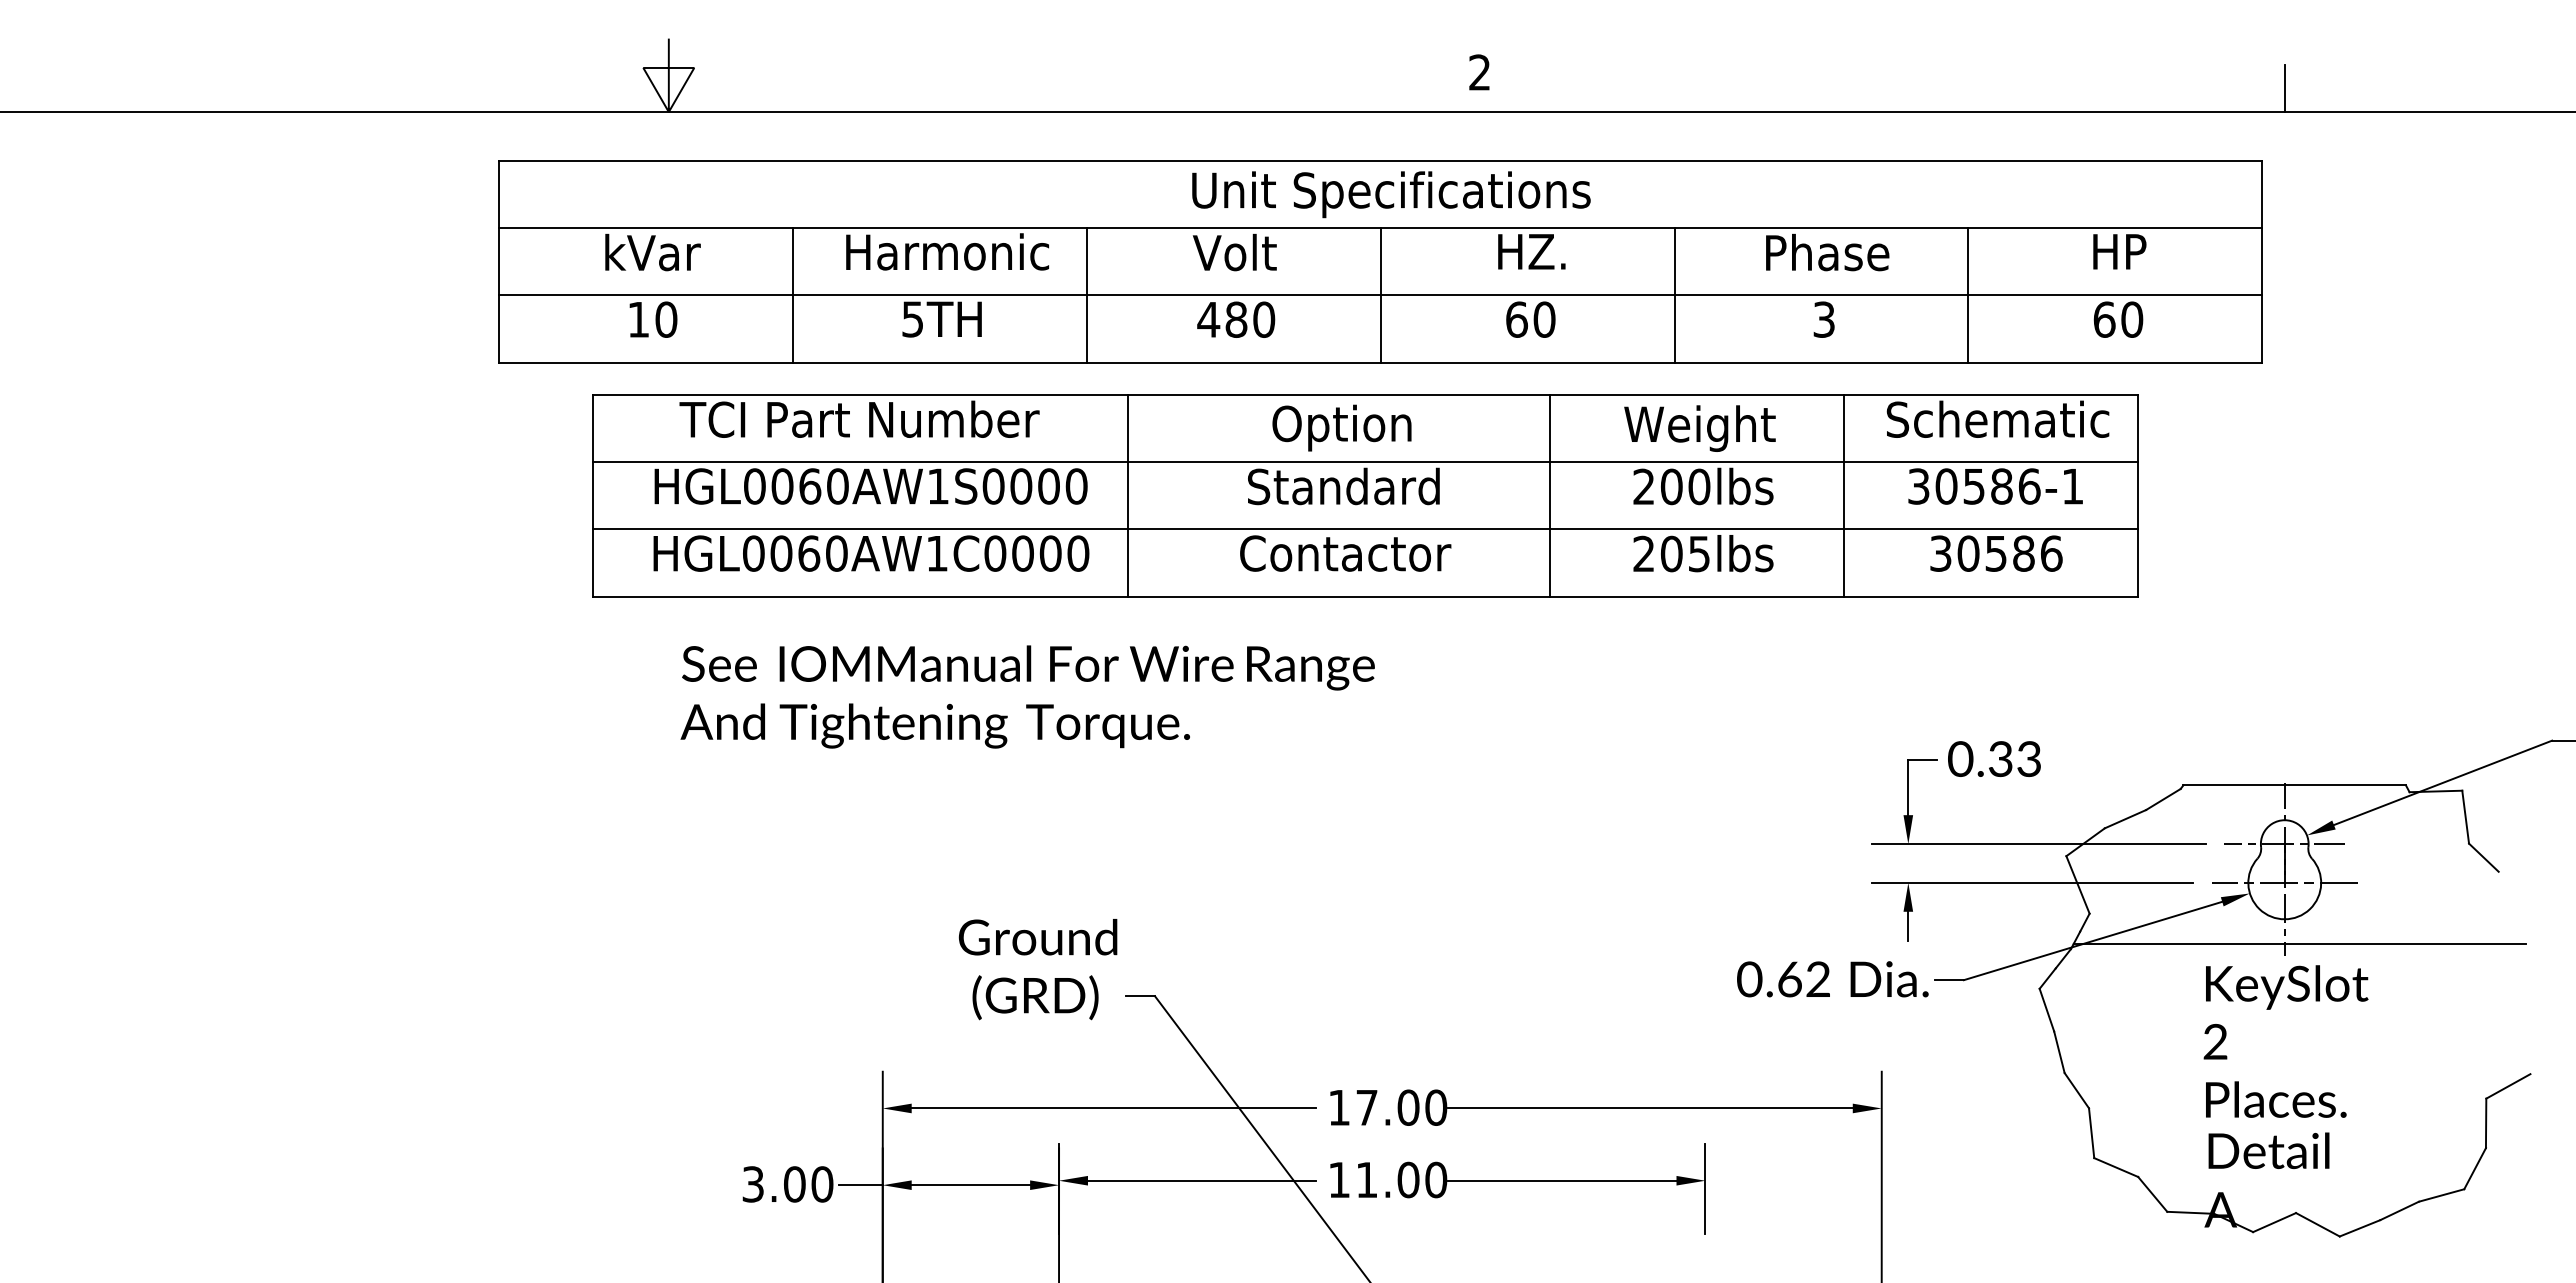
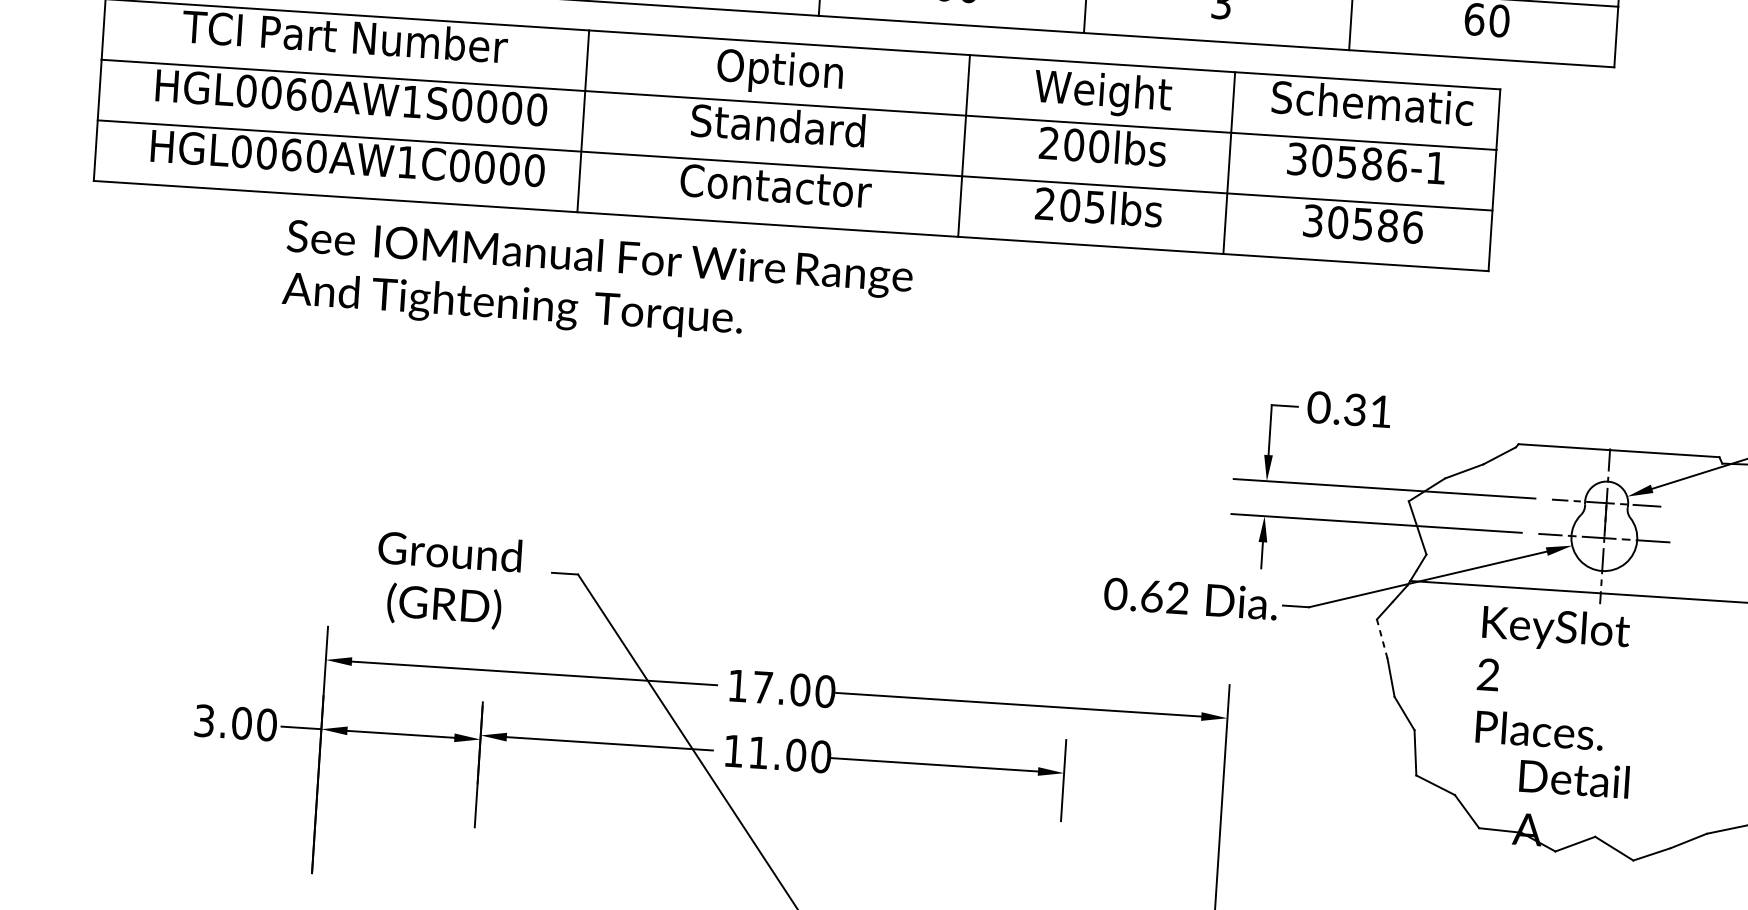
text: (1027, 696) -> (597, 285), moved
text: (2028, 759) -> (1380, 411), 0.33 -> 0.31
text: (1037, 969) -> (447, 580), moved
line: (2046, 1010) -> (1381, 639), solid -> dashed
text: (2285, 1041) -> (1551, 678), moved

